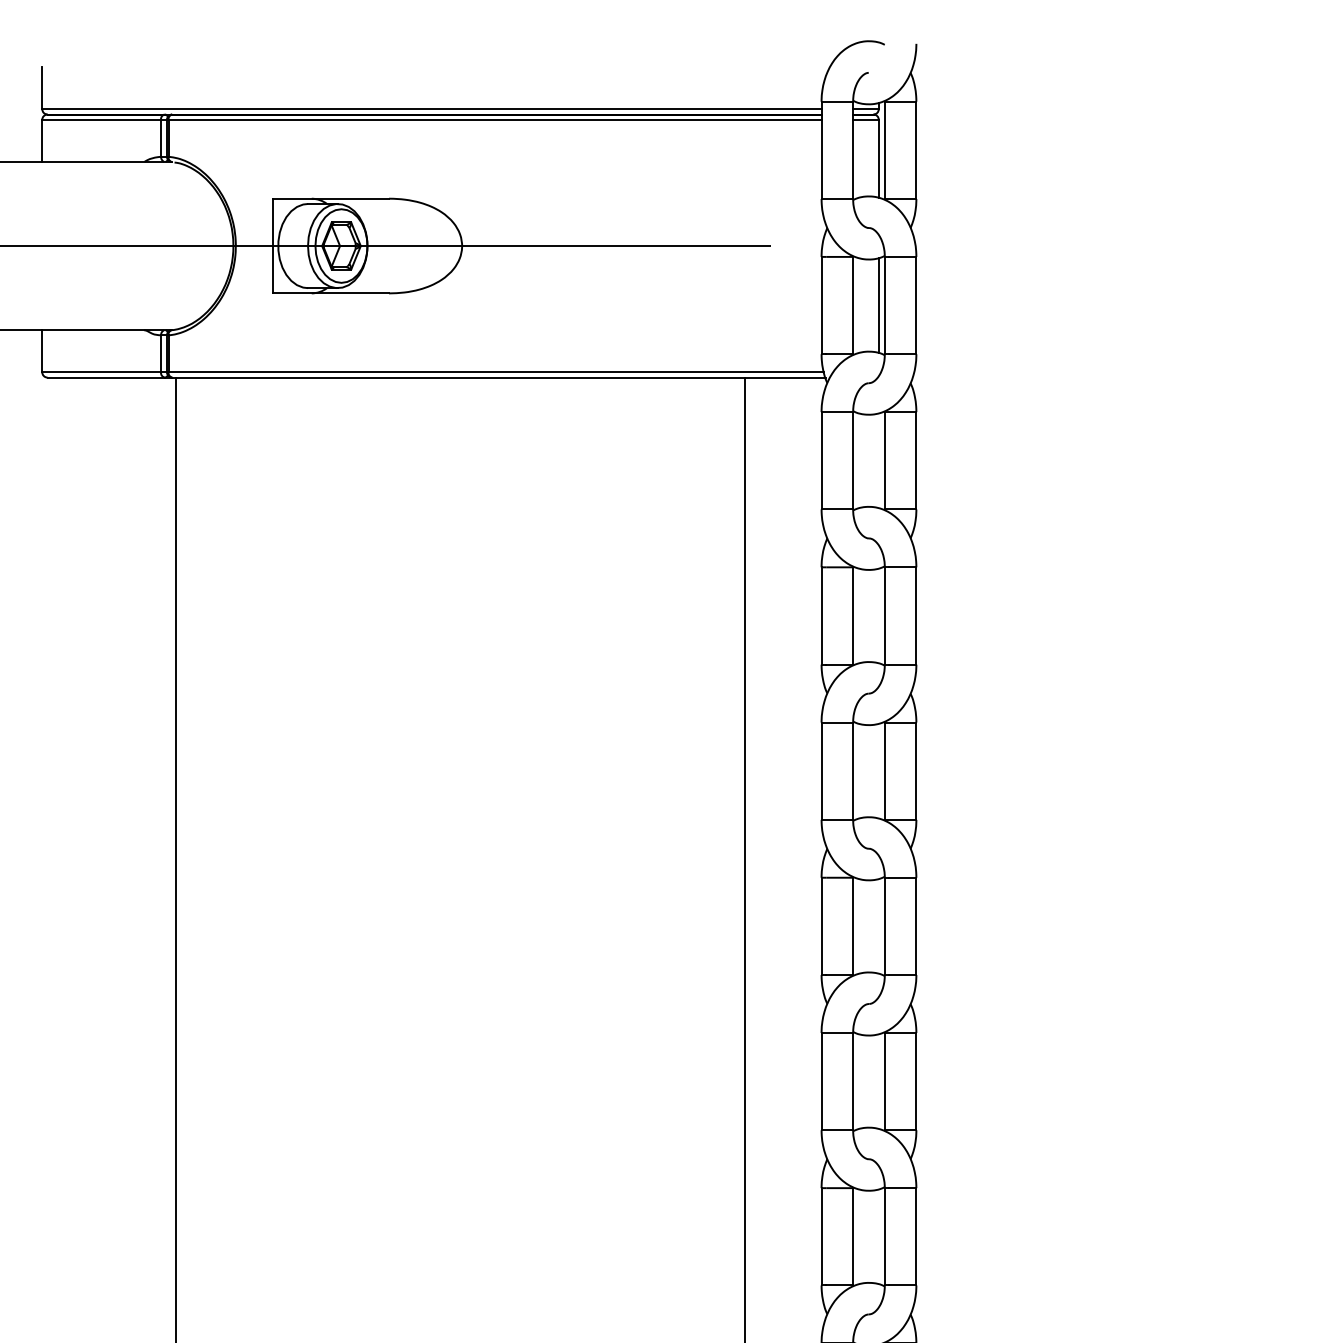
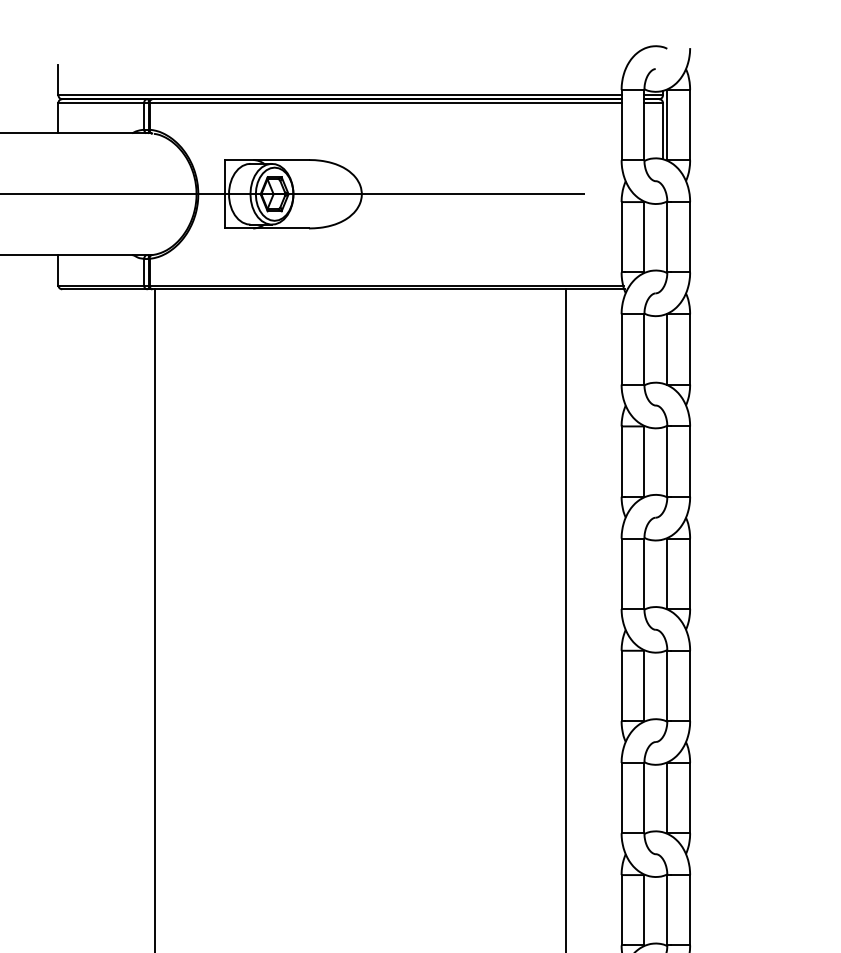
line: (878, 305) -> (662, 237), removed

